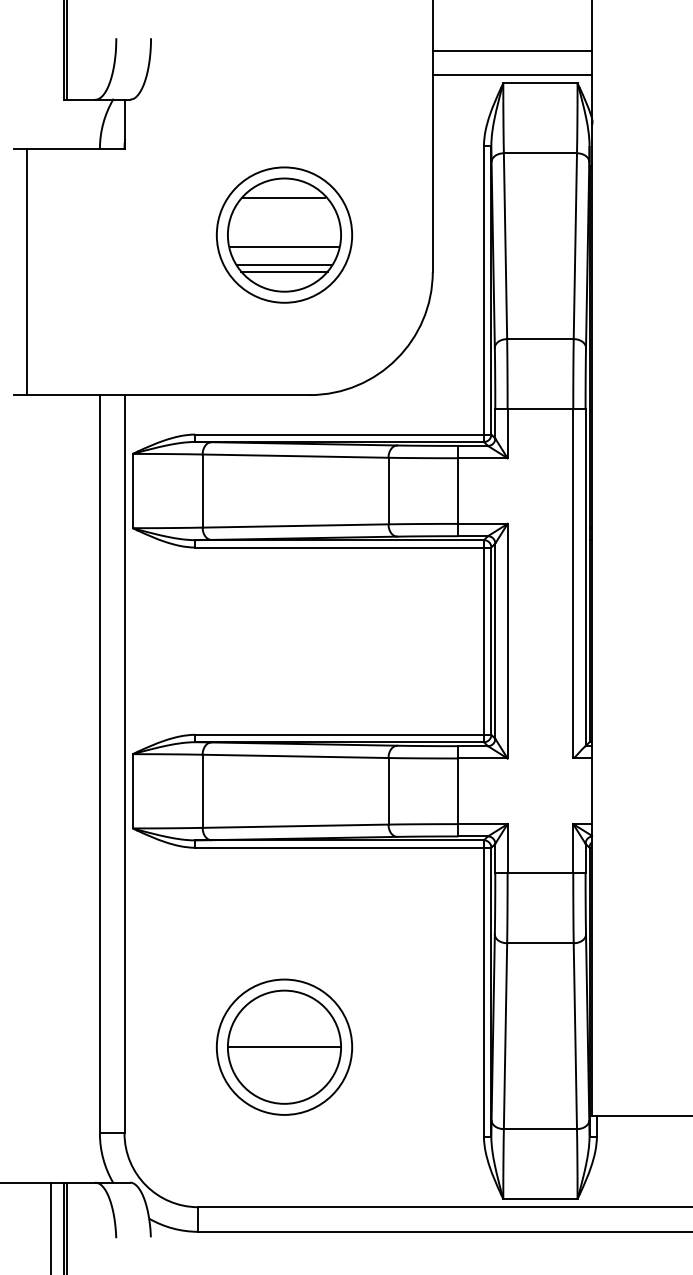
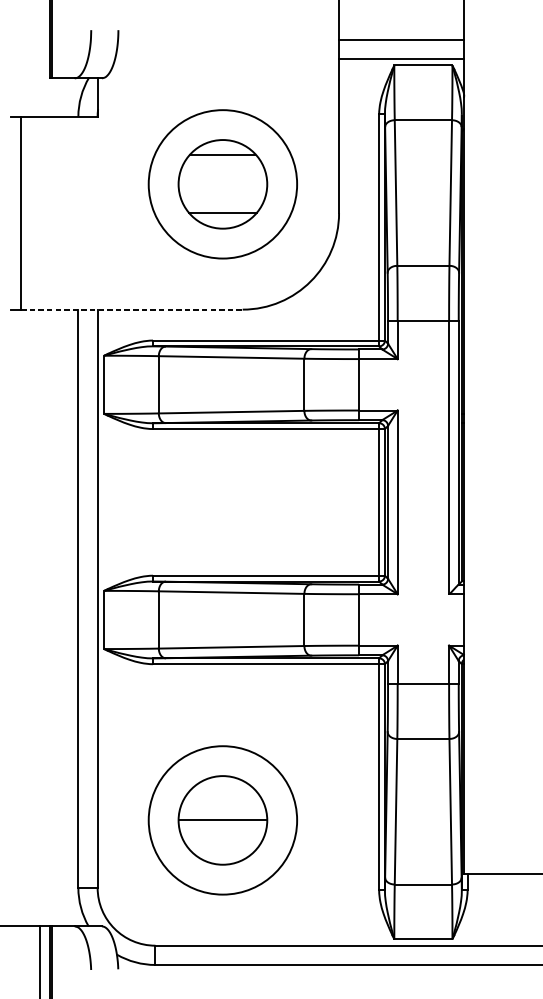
circle: (284, 234) -> (222, 183), size x1.4
line: (283, 247) -> (222, 194), removed
line: (284, 265) -> (222, 208), removed
line: (168, 395) -> (132, 309), solid -> dashed
circle: (284, 1046) -> (222, 819), size x1.4

